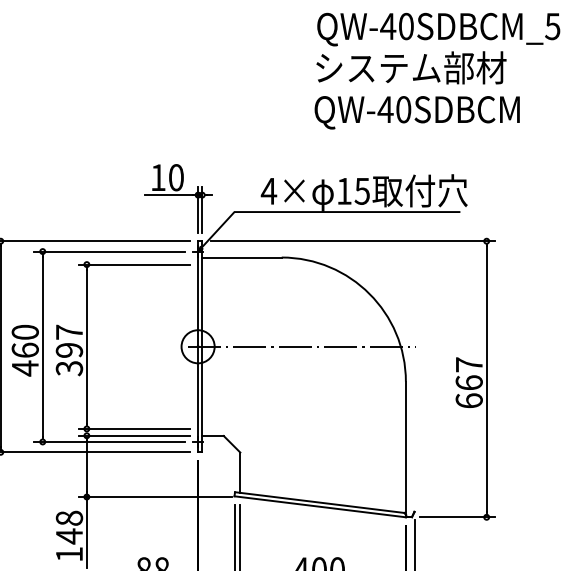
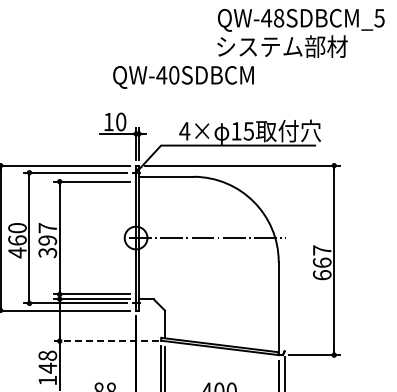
text: (407, 26) -> (279, 18), QW-40SDBCM_5 -> QW-48SDBCM_5
text: (417, 112) -> (183, 77), moved
line: (154, 497) -> (106, 341), solid -> dashed

